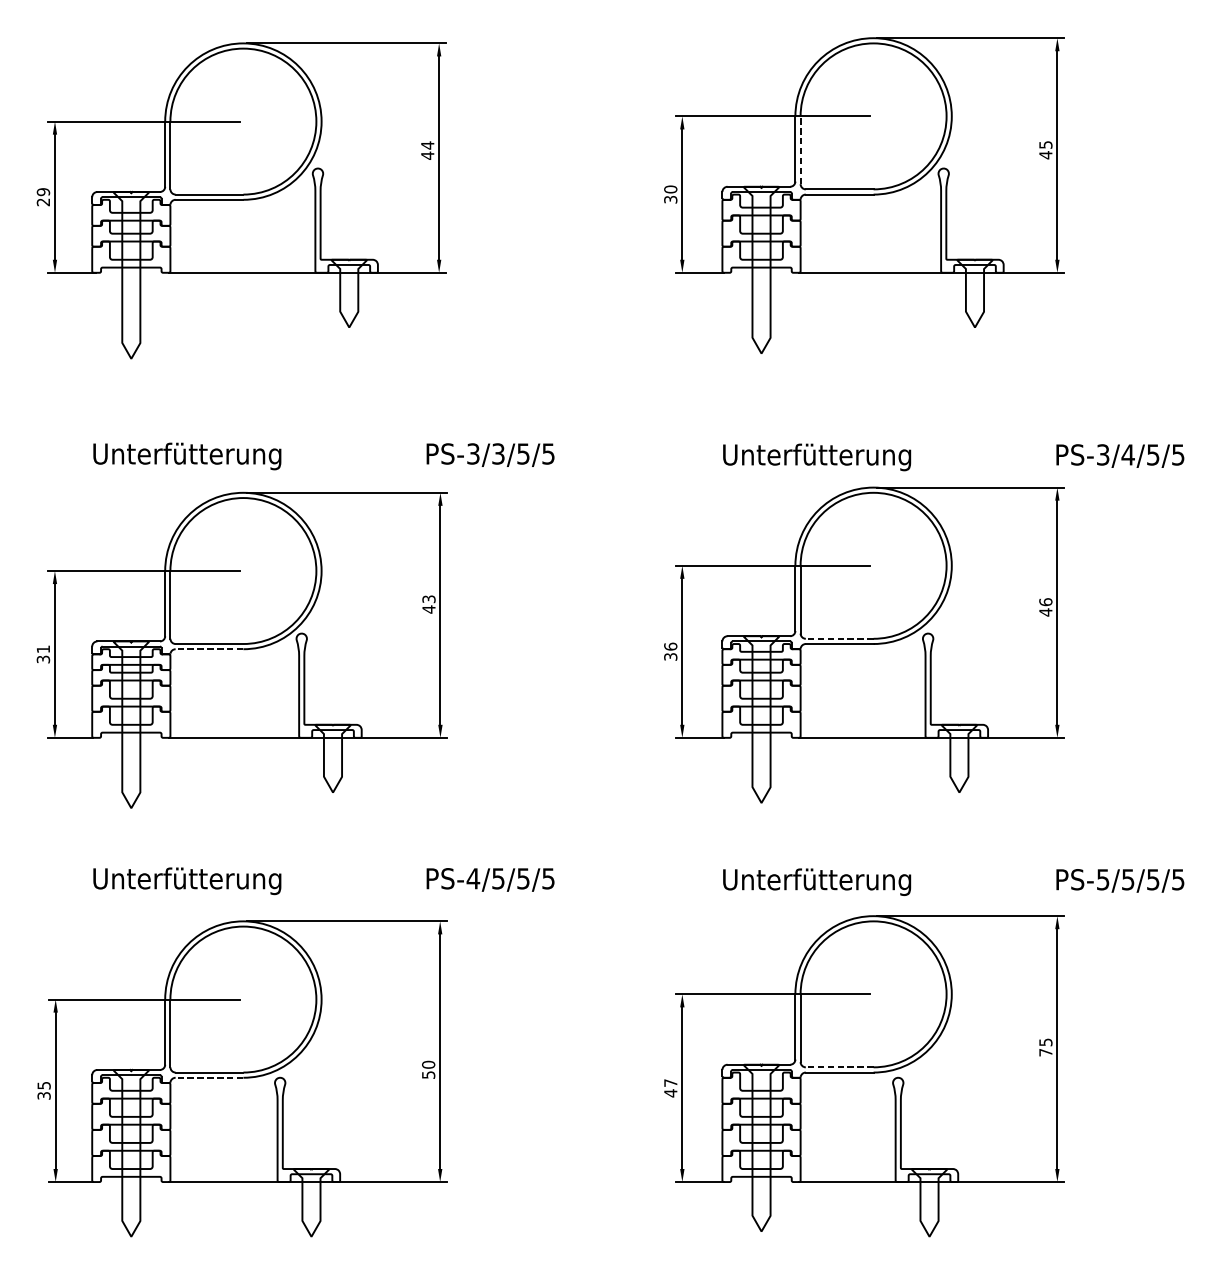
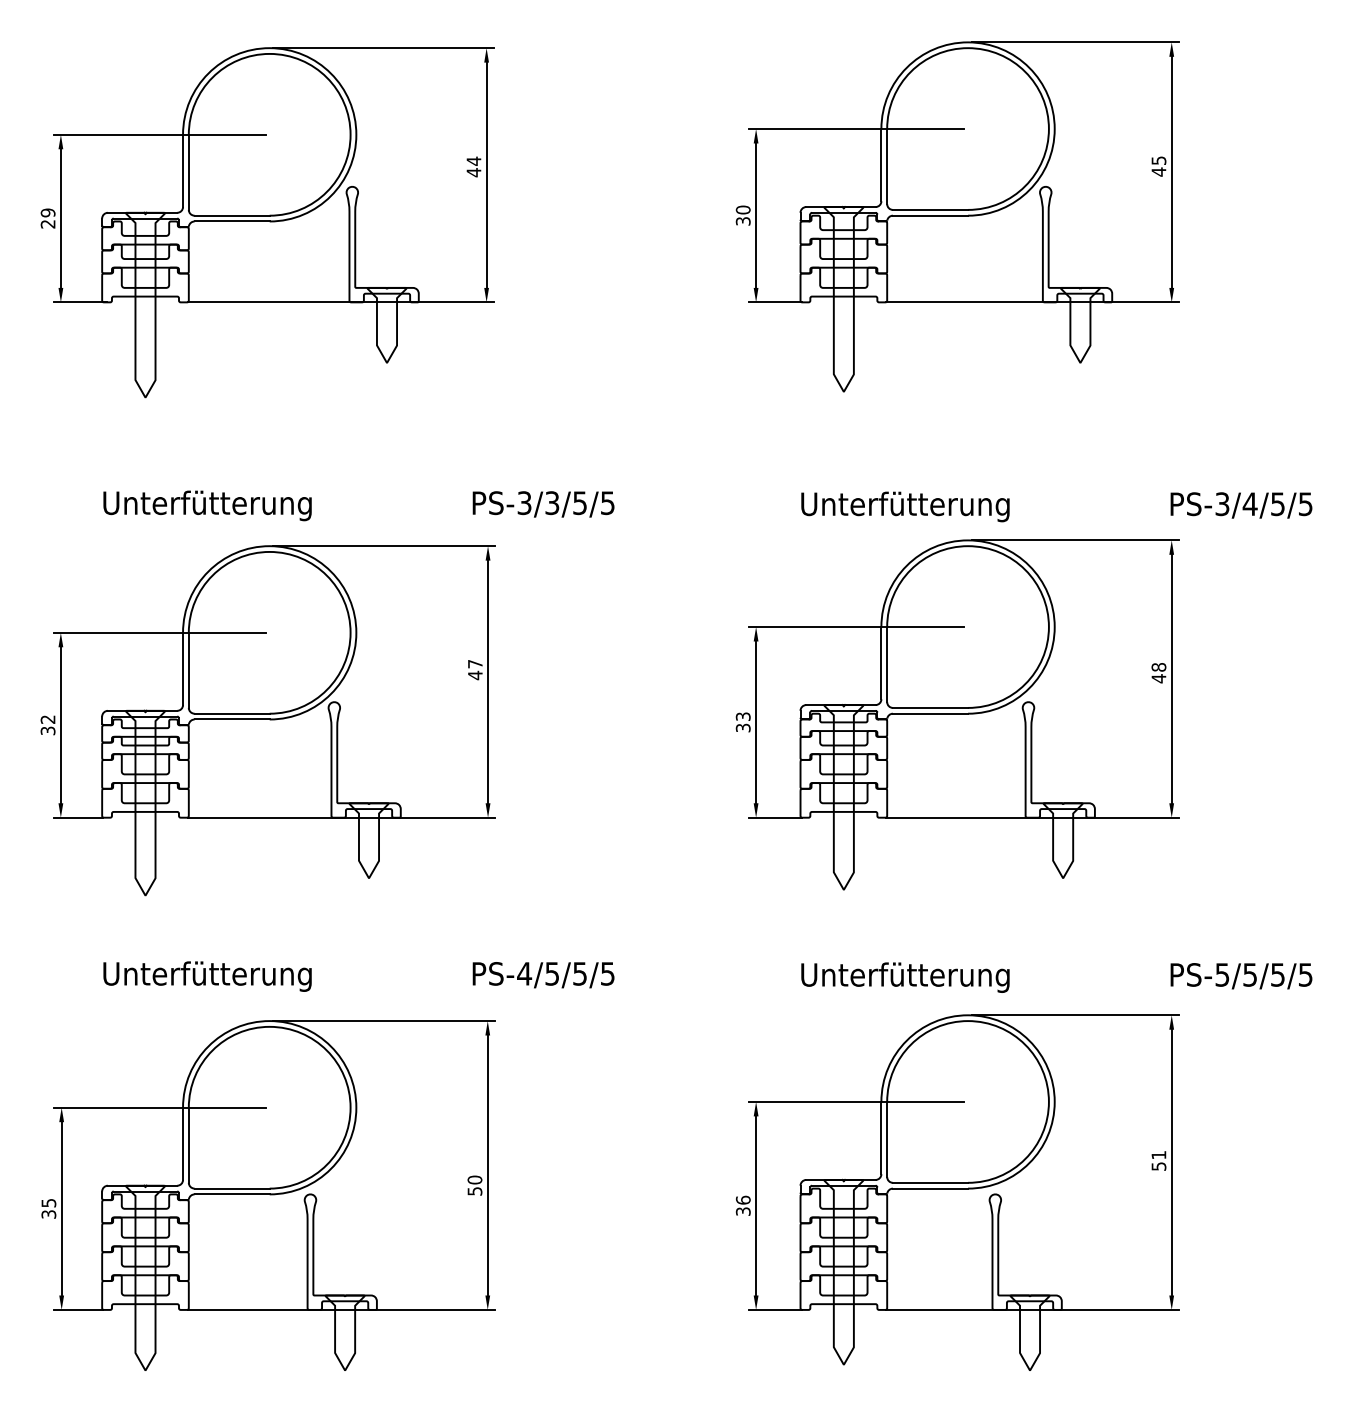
line: (800, 150) -> (887, 166), dashed -> solid
text: (429, 599) -> (475, 664), 43 -> 47
text: (1045, 601) -> (1158, 666), 46 -> 48
line: (839, 638) -> (930, 707), dashed -> solid
text: (670, 646) -> (742, 716), 36 -> 33
text: (42, 649) -> (47, 719), 31 -> 32
line: (209, 649) -> (232, 719), dashed -> solid
text: (1045, 1047) -> (1158, 1160), 75 -> 51
line: (839, 1067) -> (930, 1182), dashed -> solid
line: (209, 1077) -> (232, 1194), dashed -> solid
text: (670, 1087) -> (742, 1205), 47 -> 36

